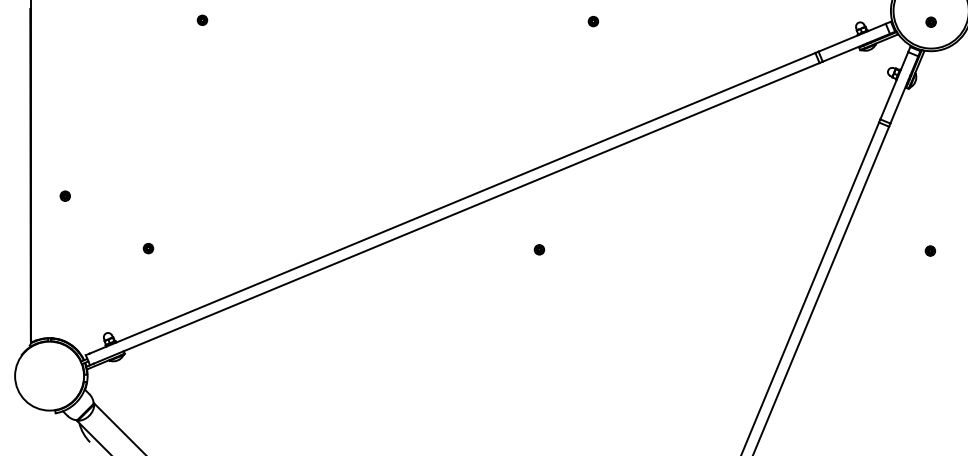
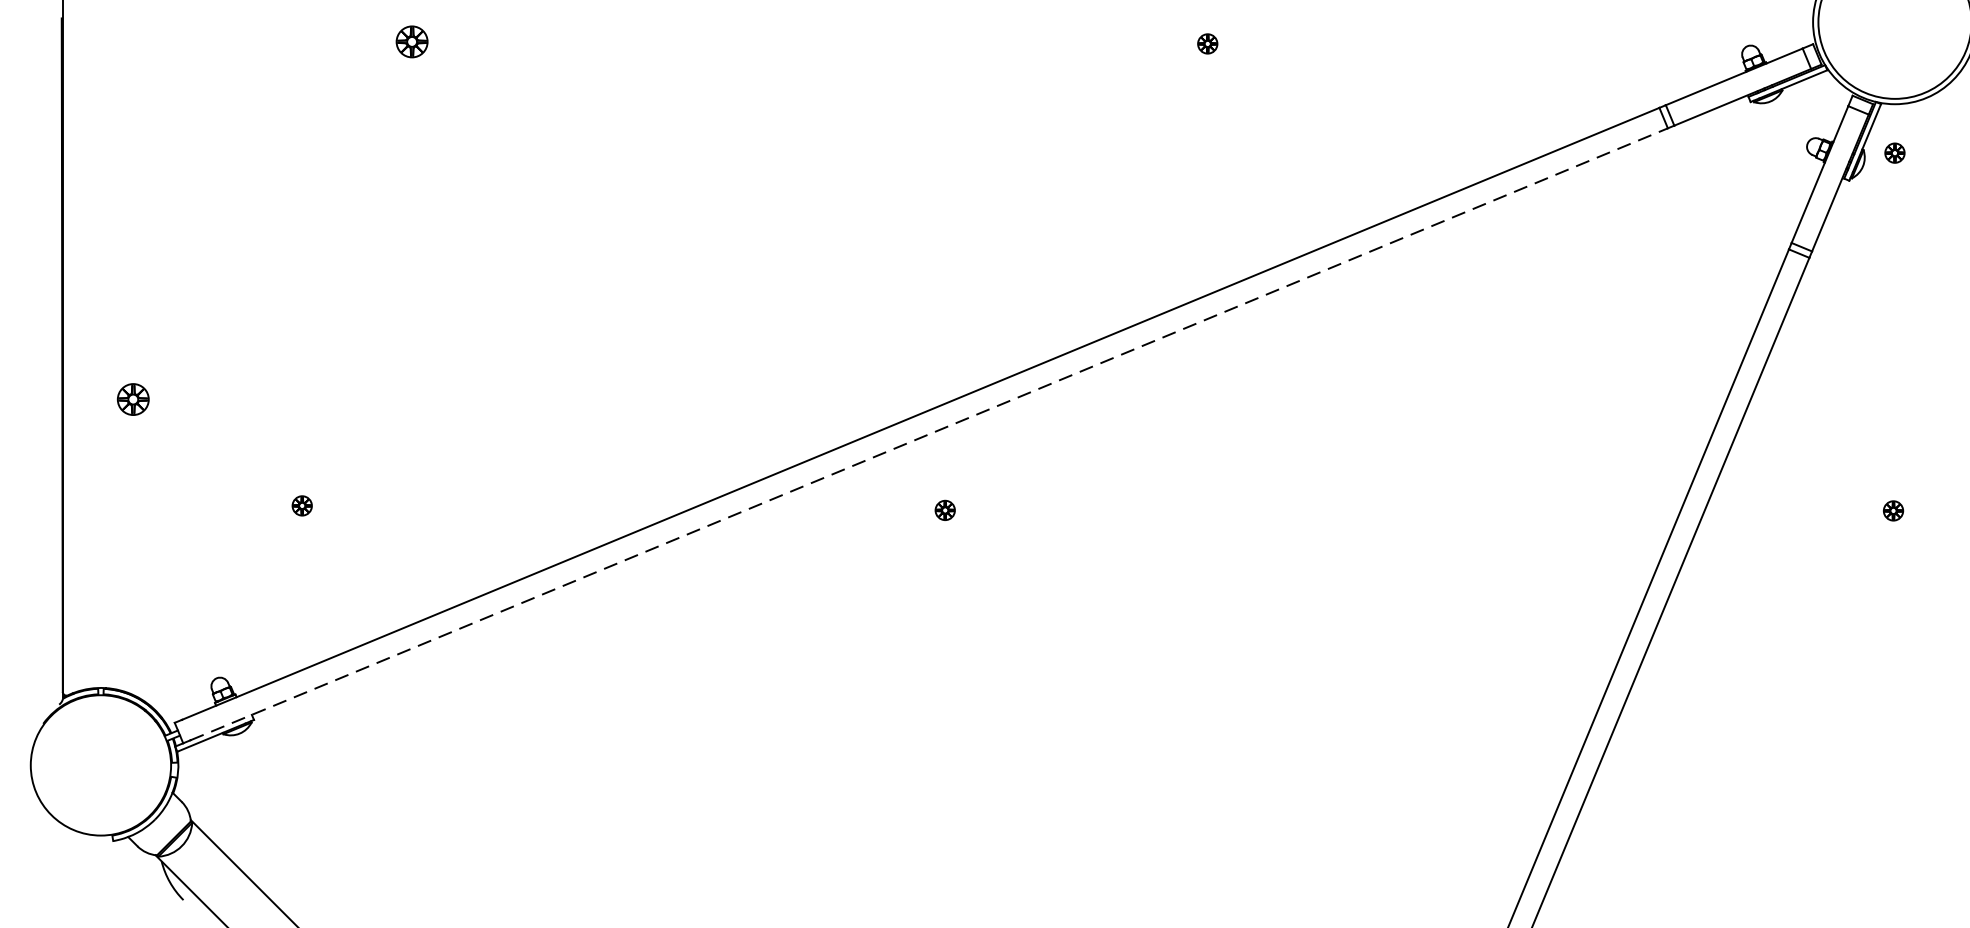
part: (202, 19) -> (412, 39), size x1.6
part: (930, 21) -> (1893, 151), moved
part: (64, 195) -> (131, 397), size x1.6
line: (456, 213) -> (929, 434), solid -> dashed
part: (539, 249) -> (945, 509), moved

